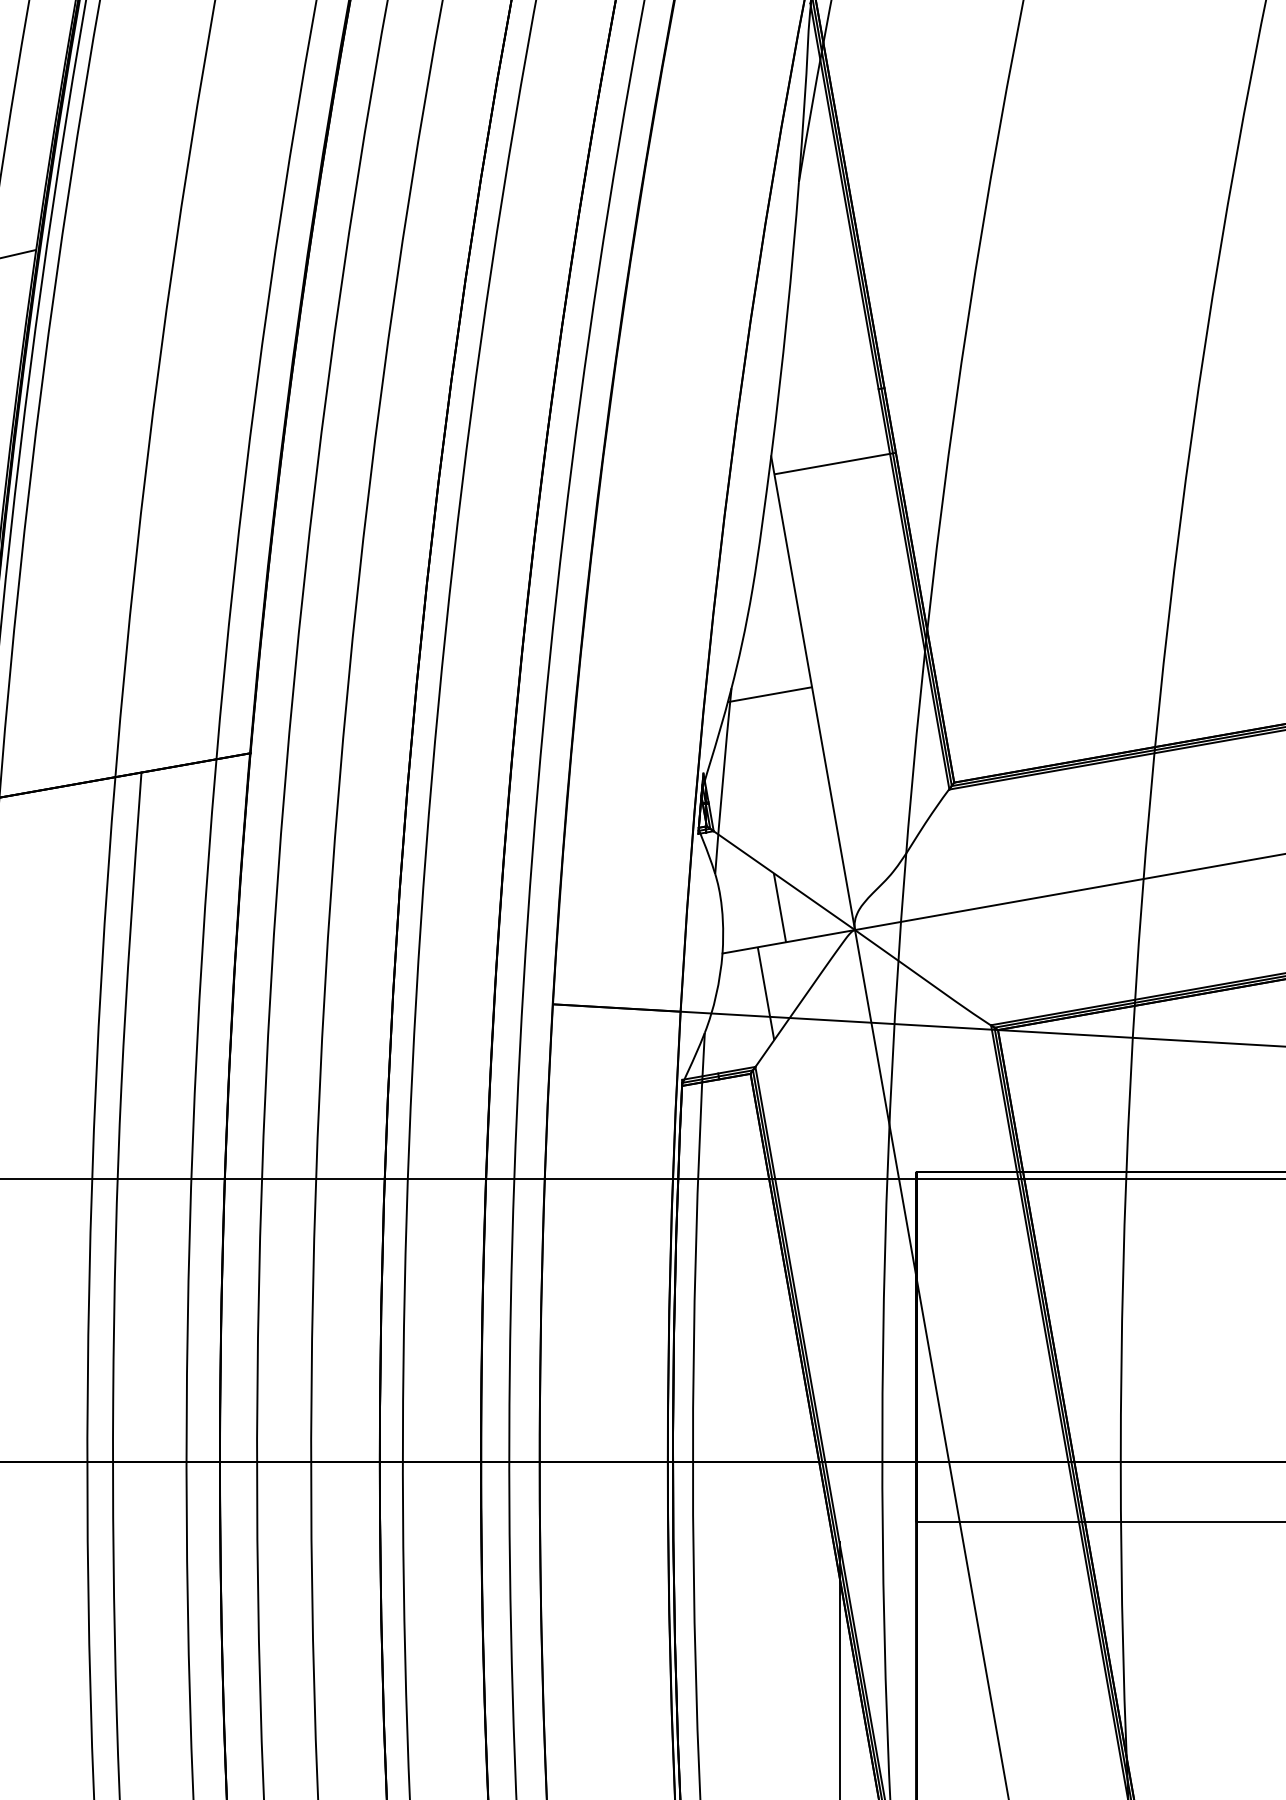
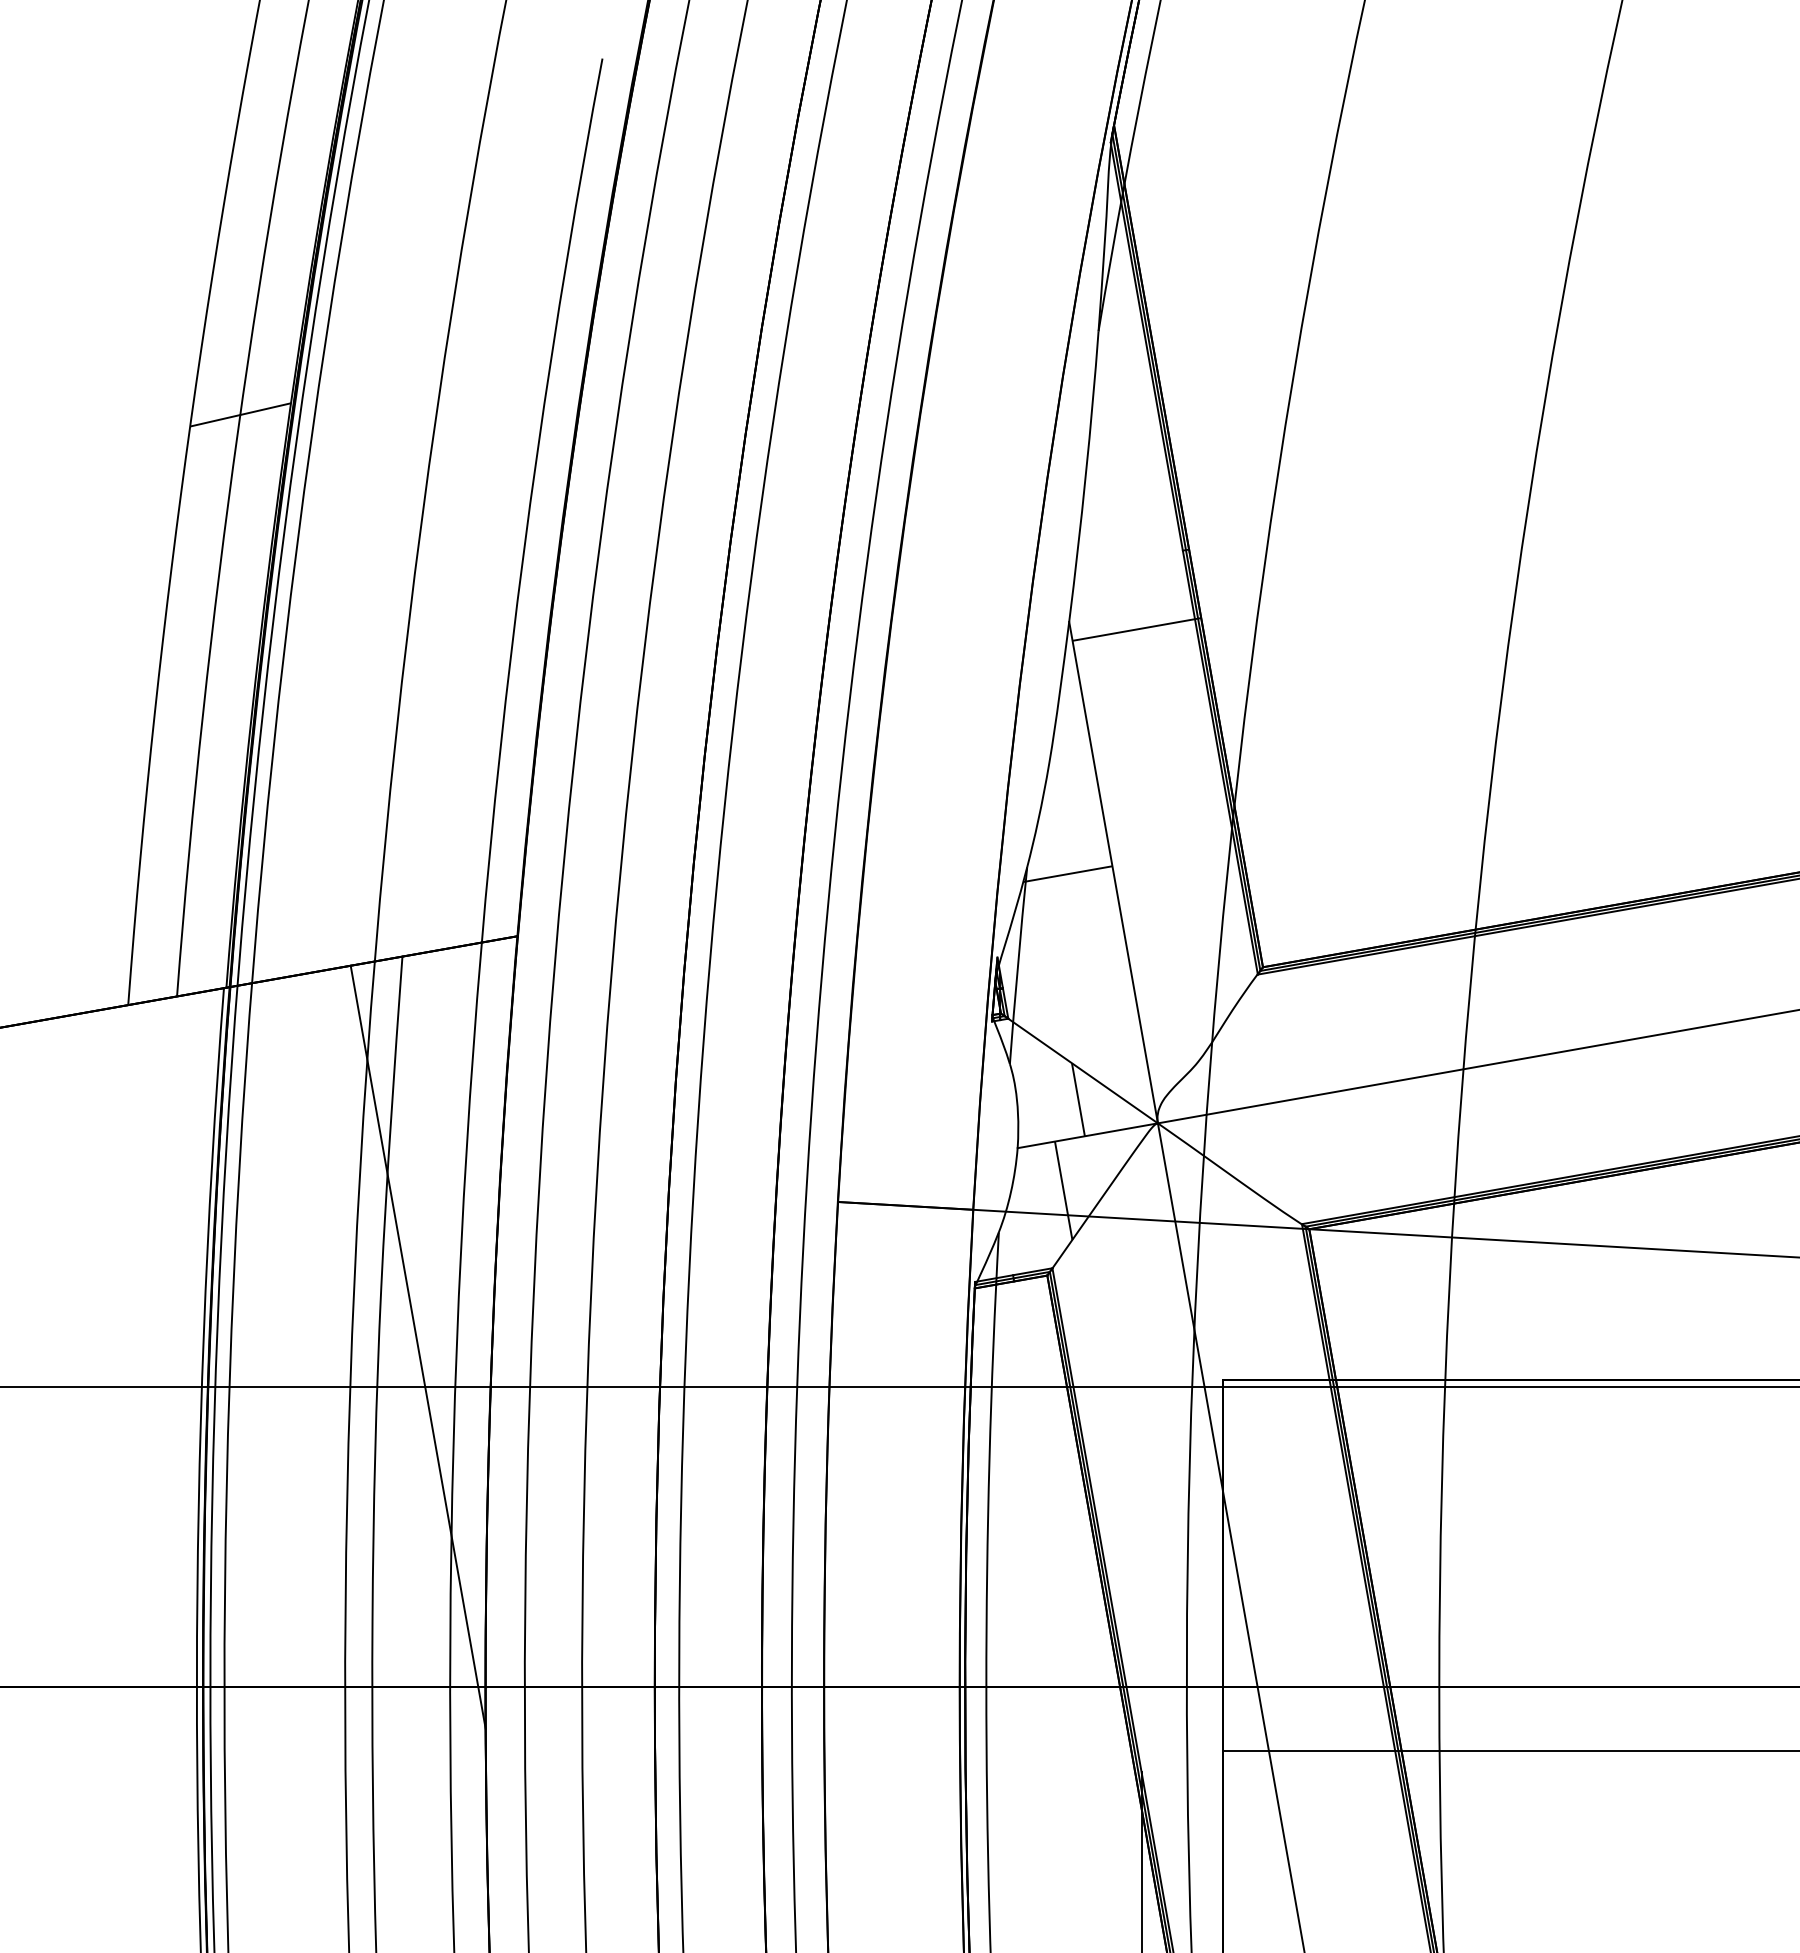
line: (155, 1140) -> (417, 1346), added

